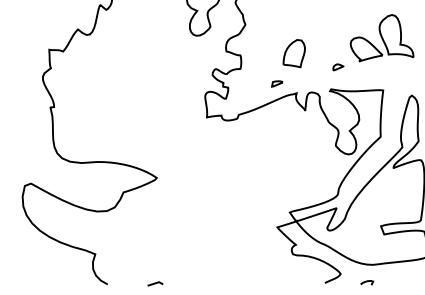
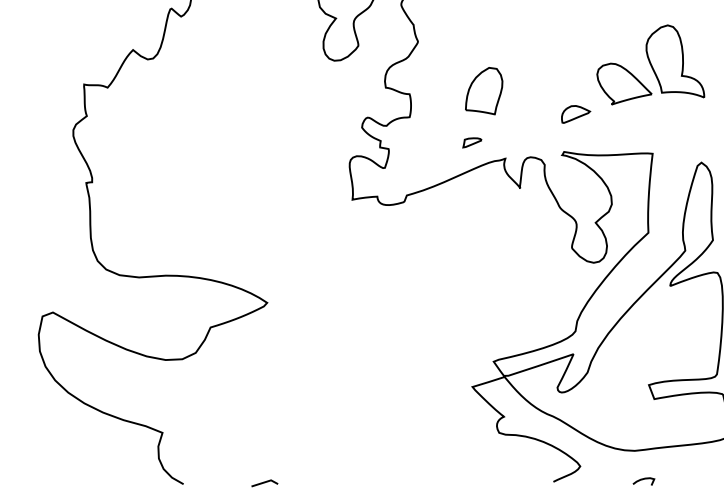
part: (293, 53) -> (482, 90), moved
part: (338, 67) -> (576, 114), size x1.67
curve: (367, 282) -> (644, 480), moved

